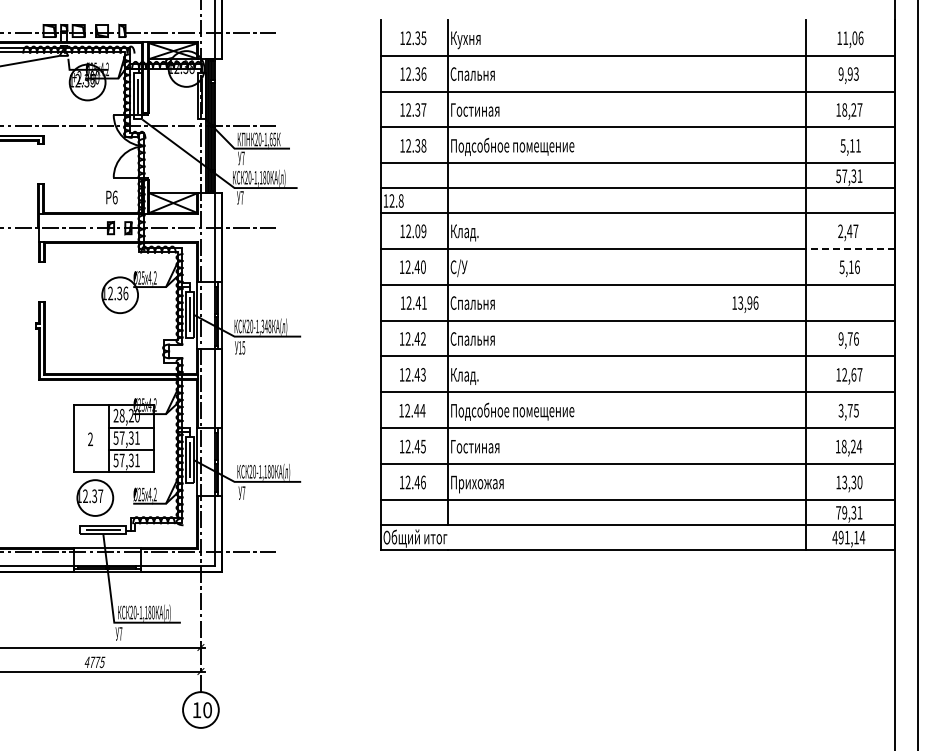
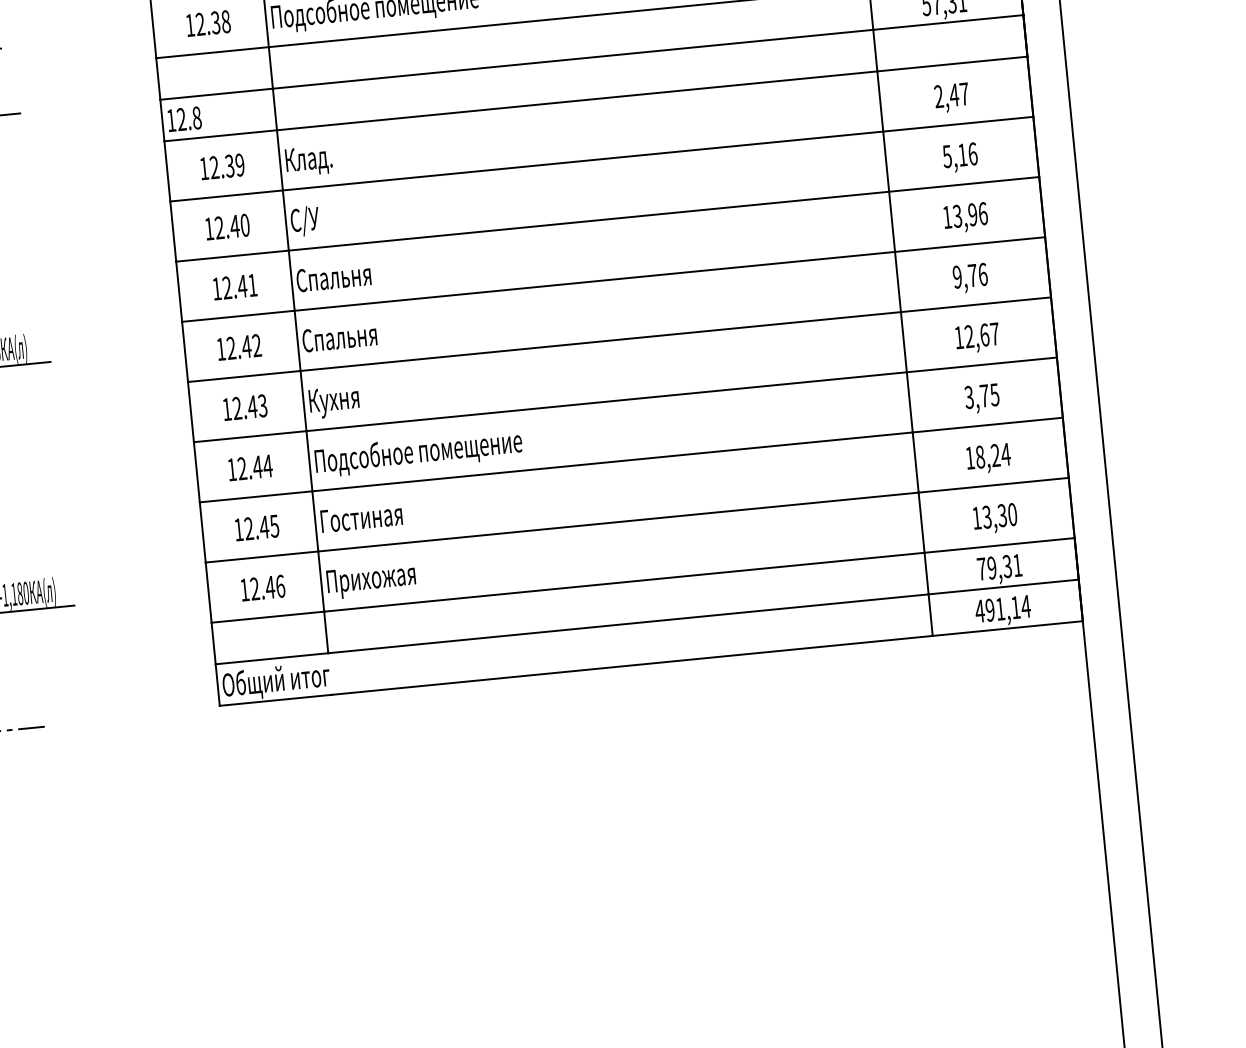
text: (417, 230) -> (229, 164), 12.09 -> 12.39
line: (850, 248) -> (958, 123), dashed -> solid
text: (745, 304) -> (965, 217), moved
text: (468, 378) -> (339, 404), Клад. -> Кухня

